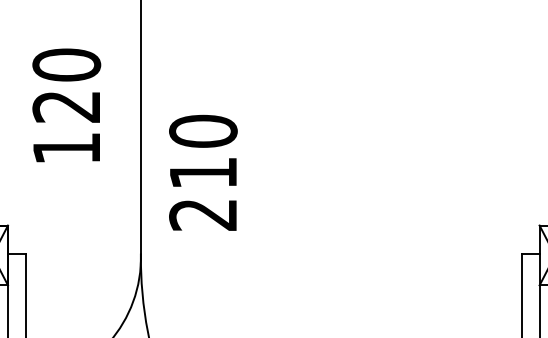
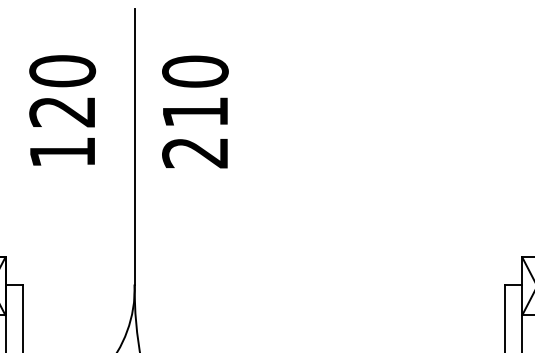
text: (66, 105) -> (62, 110), moved
text: (203, 172) -> (195, 111), moved

